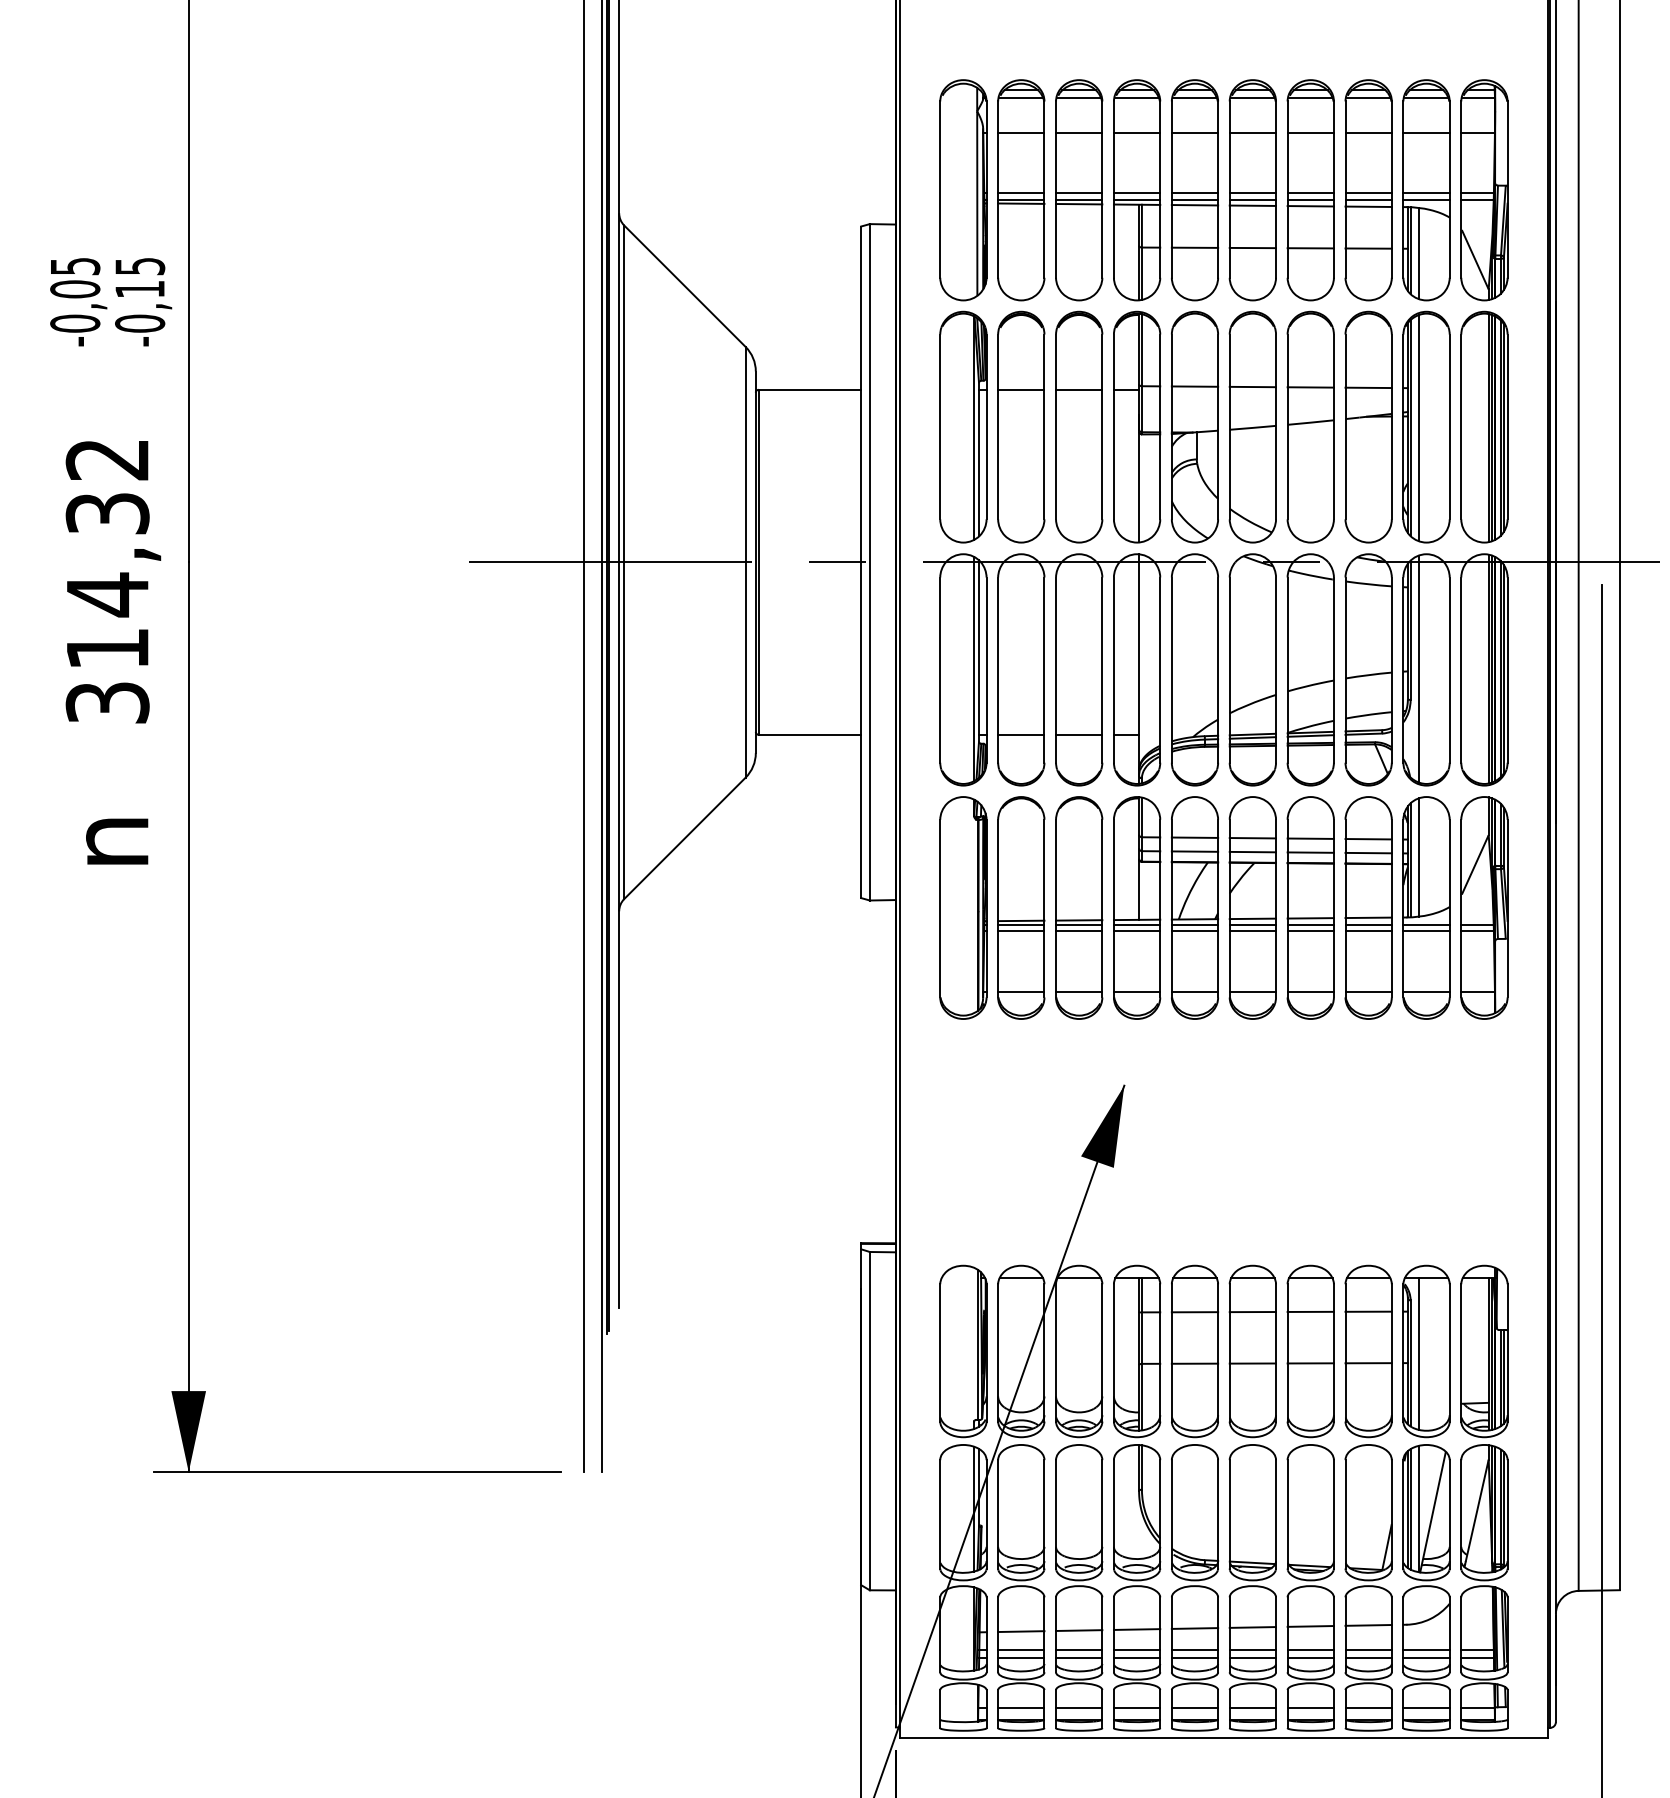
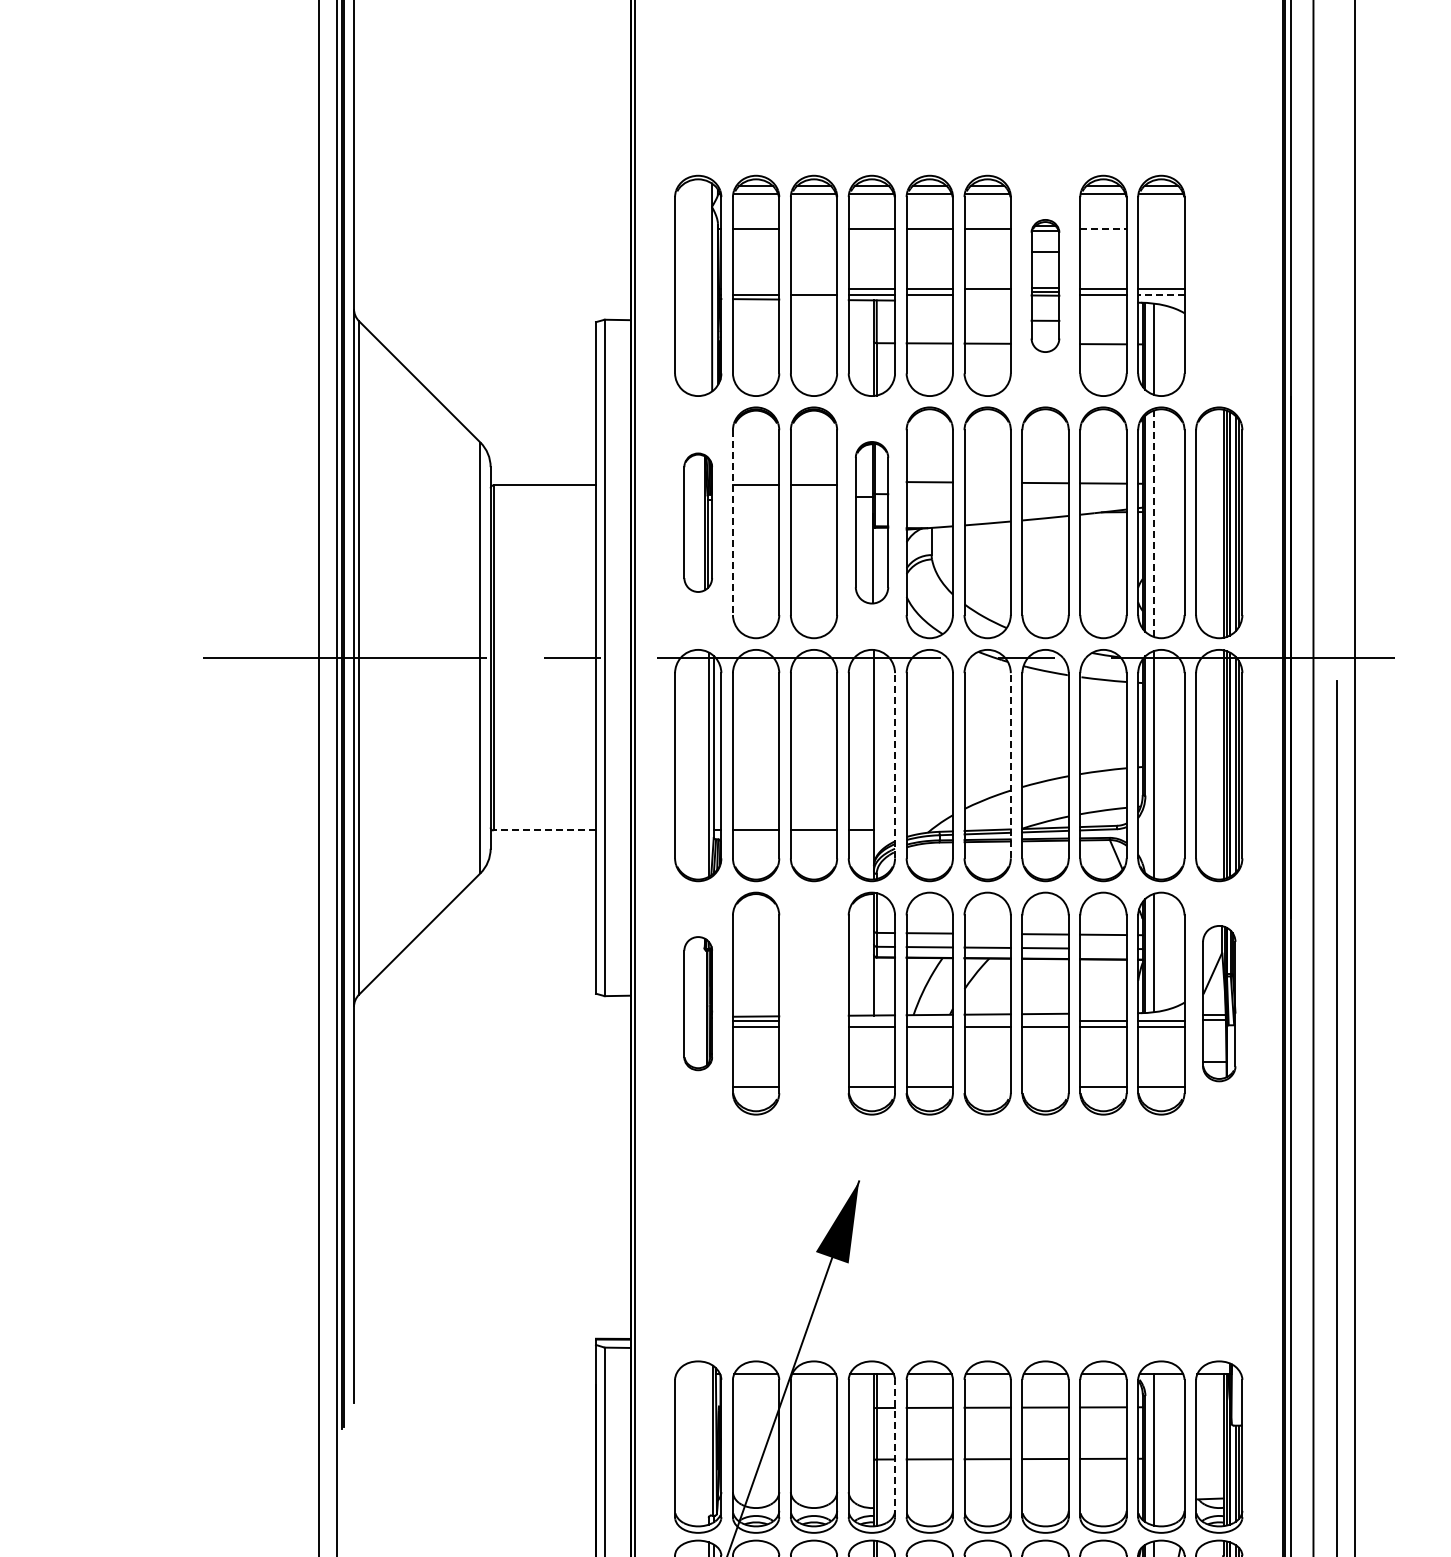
line: (1079, 132) -> (814, 228), removed
line: (1369, 132) -> (1104, 228), solid -> dashed
line: (1426, 132) -> (1161, 228), removed
part: (1310, 190) -> (1045, 286), size x0.6
part: (1484, 190) -> (1219, 286), removed
line: (1021, 193) -> (756, 289), removed
line: (1079, 193) -> (814, 289), removed
line: (1252, 199) -> (987, 295), removed
line: (1426, 199) -> (1161, 295), solid -> dashed
line: (1079, 204) -> (814, 300), removed
line: (1194, 205) -> (929, 301), removed
line: (1252, 205) -> (987, 301), removed
line: (1368, 206) -> (1103, 302), removed
line: (1252, 386) -> (987, 482), removed
part: (963, 426) -> (698, 522), size x0.6
part: (1137, 426) -> (872, 522), size x0.7
line: (998, 427) -> (733, 523), solid -> dashed
line: (1418, 427) -> (1153, 523), solid -> dashed
line: (1160, 670) -> (895, 766), solid -> dashed
line: (1276, 670) -> (1011, 766), solid -> dashed
line: (809, 734) -> (544, 830), solid -> dashed
line: (1252, 838) -> (987, 934), removed
line: (1368, 852) -> (1103, 948), removed
part: (963, 907) -> (698, 1003), size x0.6
part: (1079, 907) -> (814, 1003), removed
part: (1484, 907) -> (1219, 1003), size x0.7
line: (1368, 917) -> (1103, 1013), removed
line: (1136, 924) -> (871, 1020), removed
line: (1194, 924) -> (929, 1020), removed
line: (1252, 924) -> (987, 1020), removed
line: (1310, 924) -> (1045, 1020), removed
line: (1252, 991) -> (987, 1087), removed
line: (1310, 991) -> (1045, 1087), removed
line: (1160, 1352) -> (895, 1448), solid -> dashed

